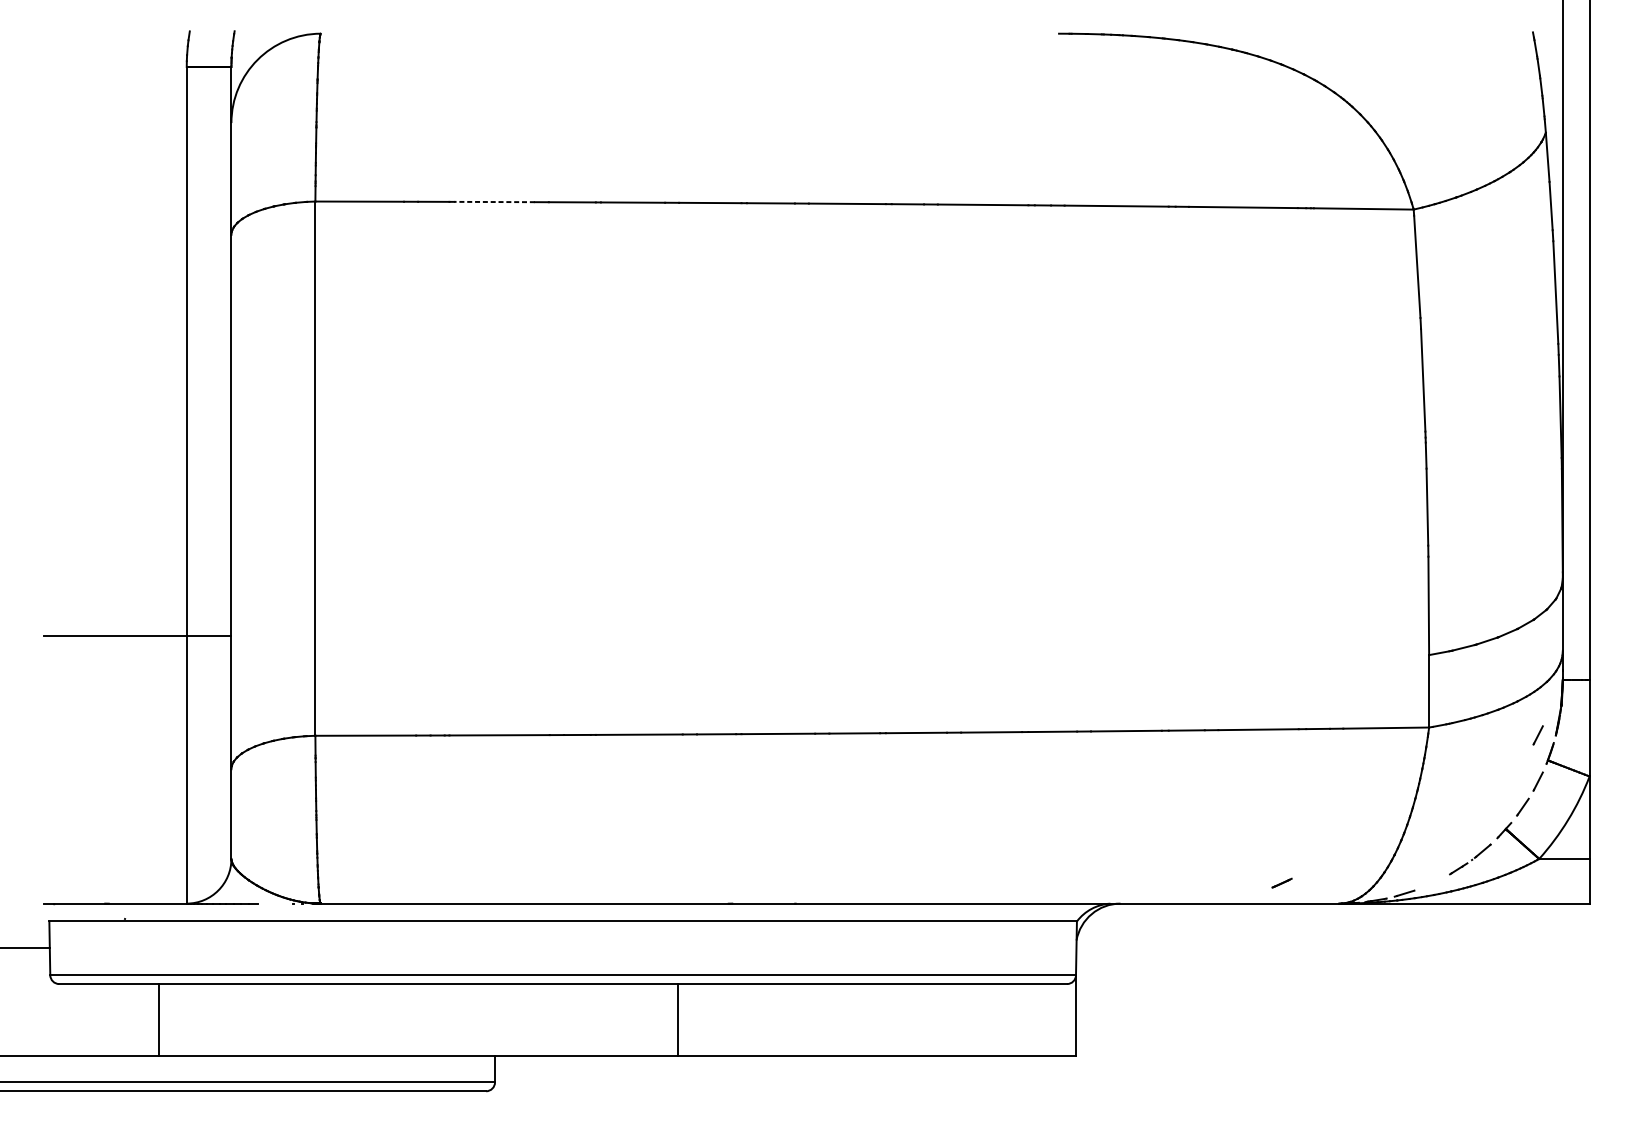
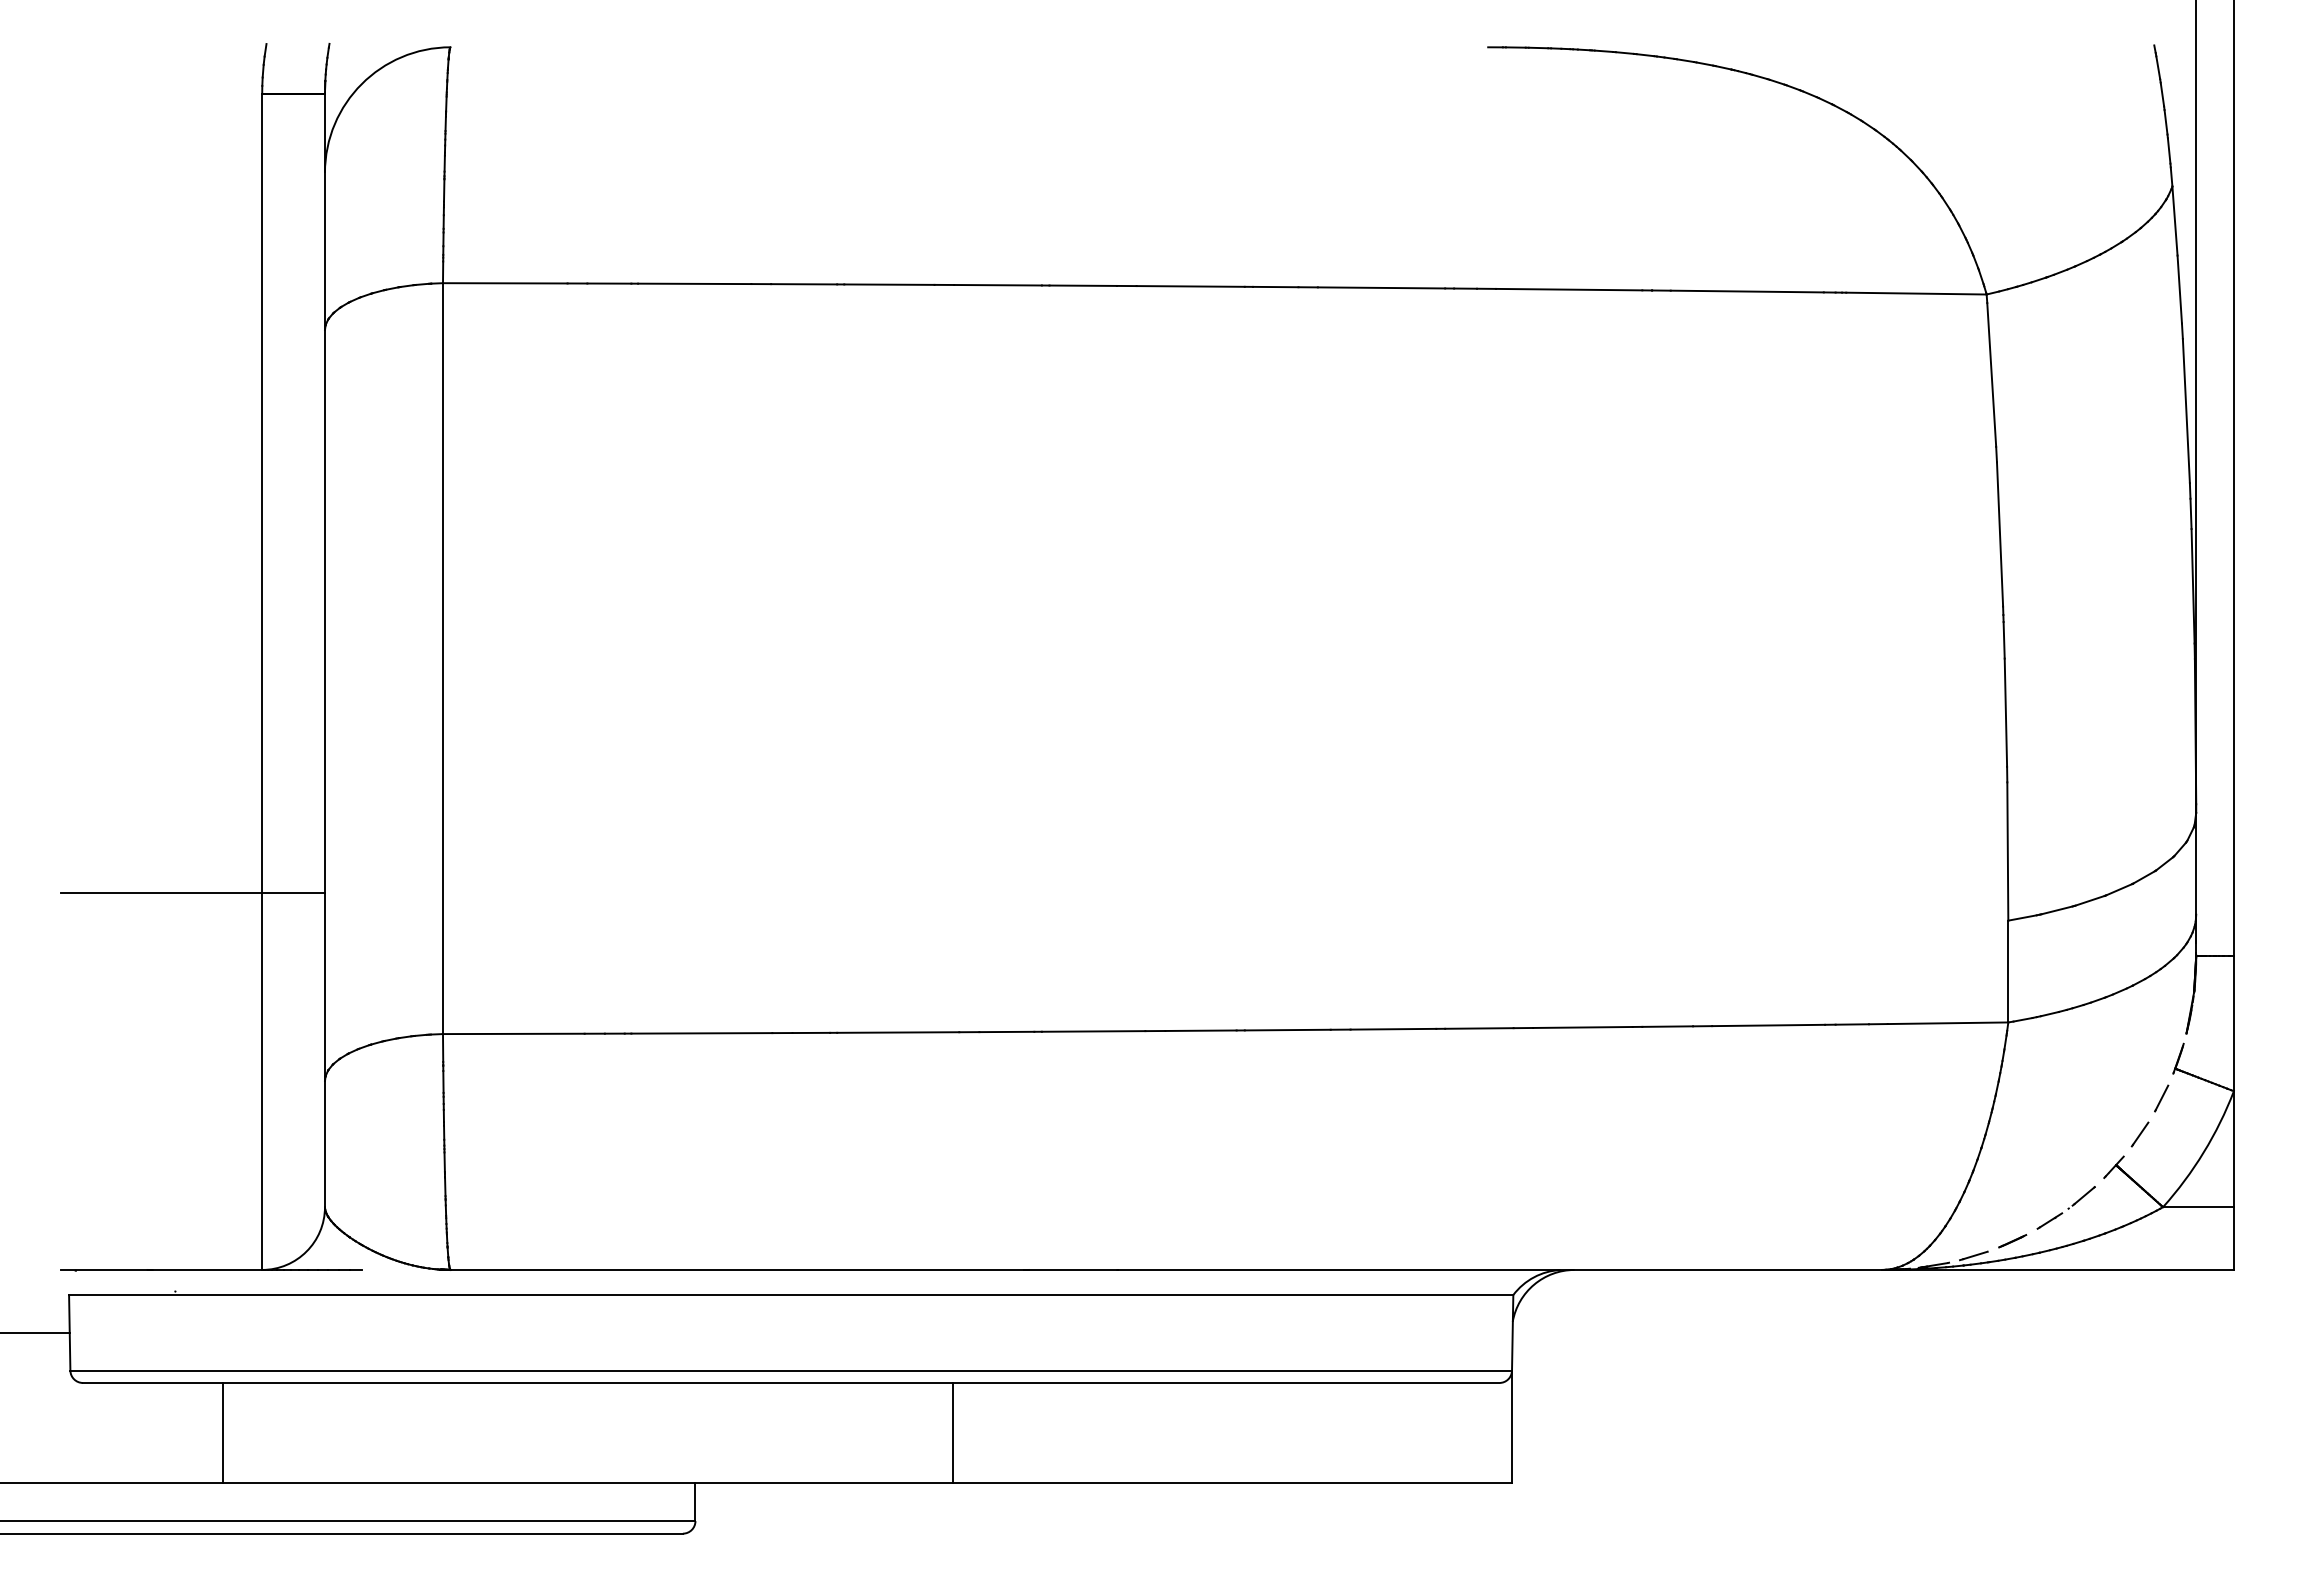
line: (494, 201) -> (694, 283), dashed -> solid
line: (1538, 735) -> (2161, 1033), removed
line: (1281, 883) -> (2012, 1241), moved

